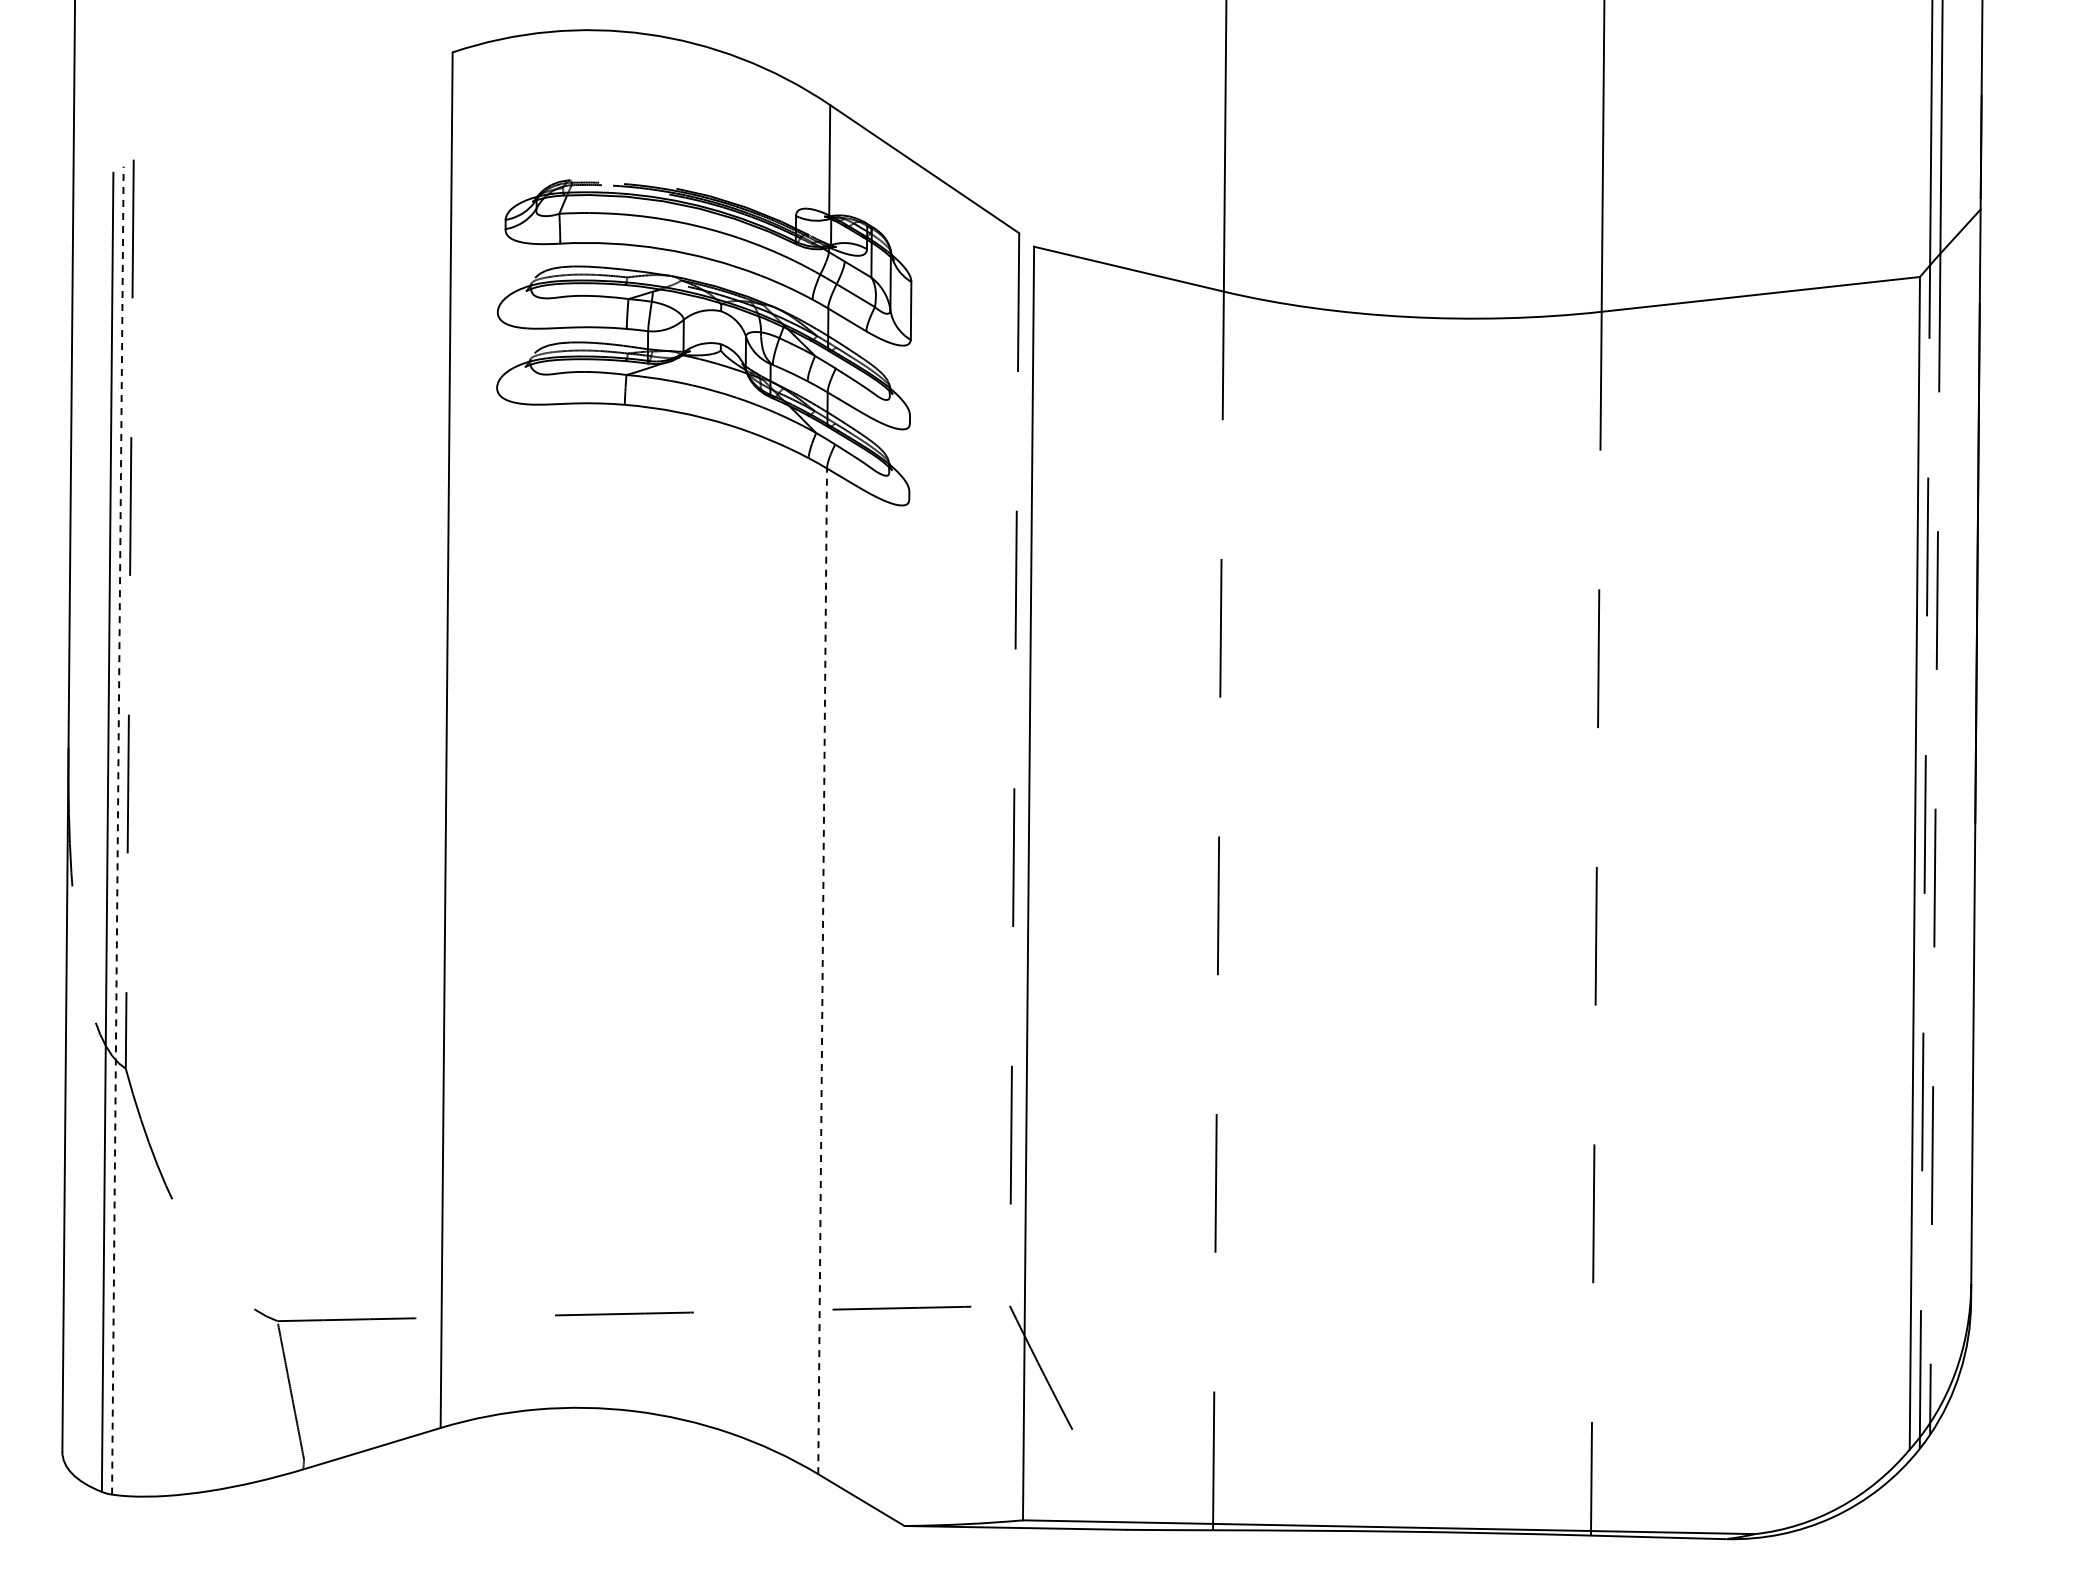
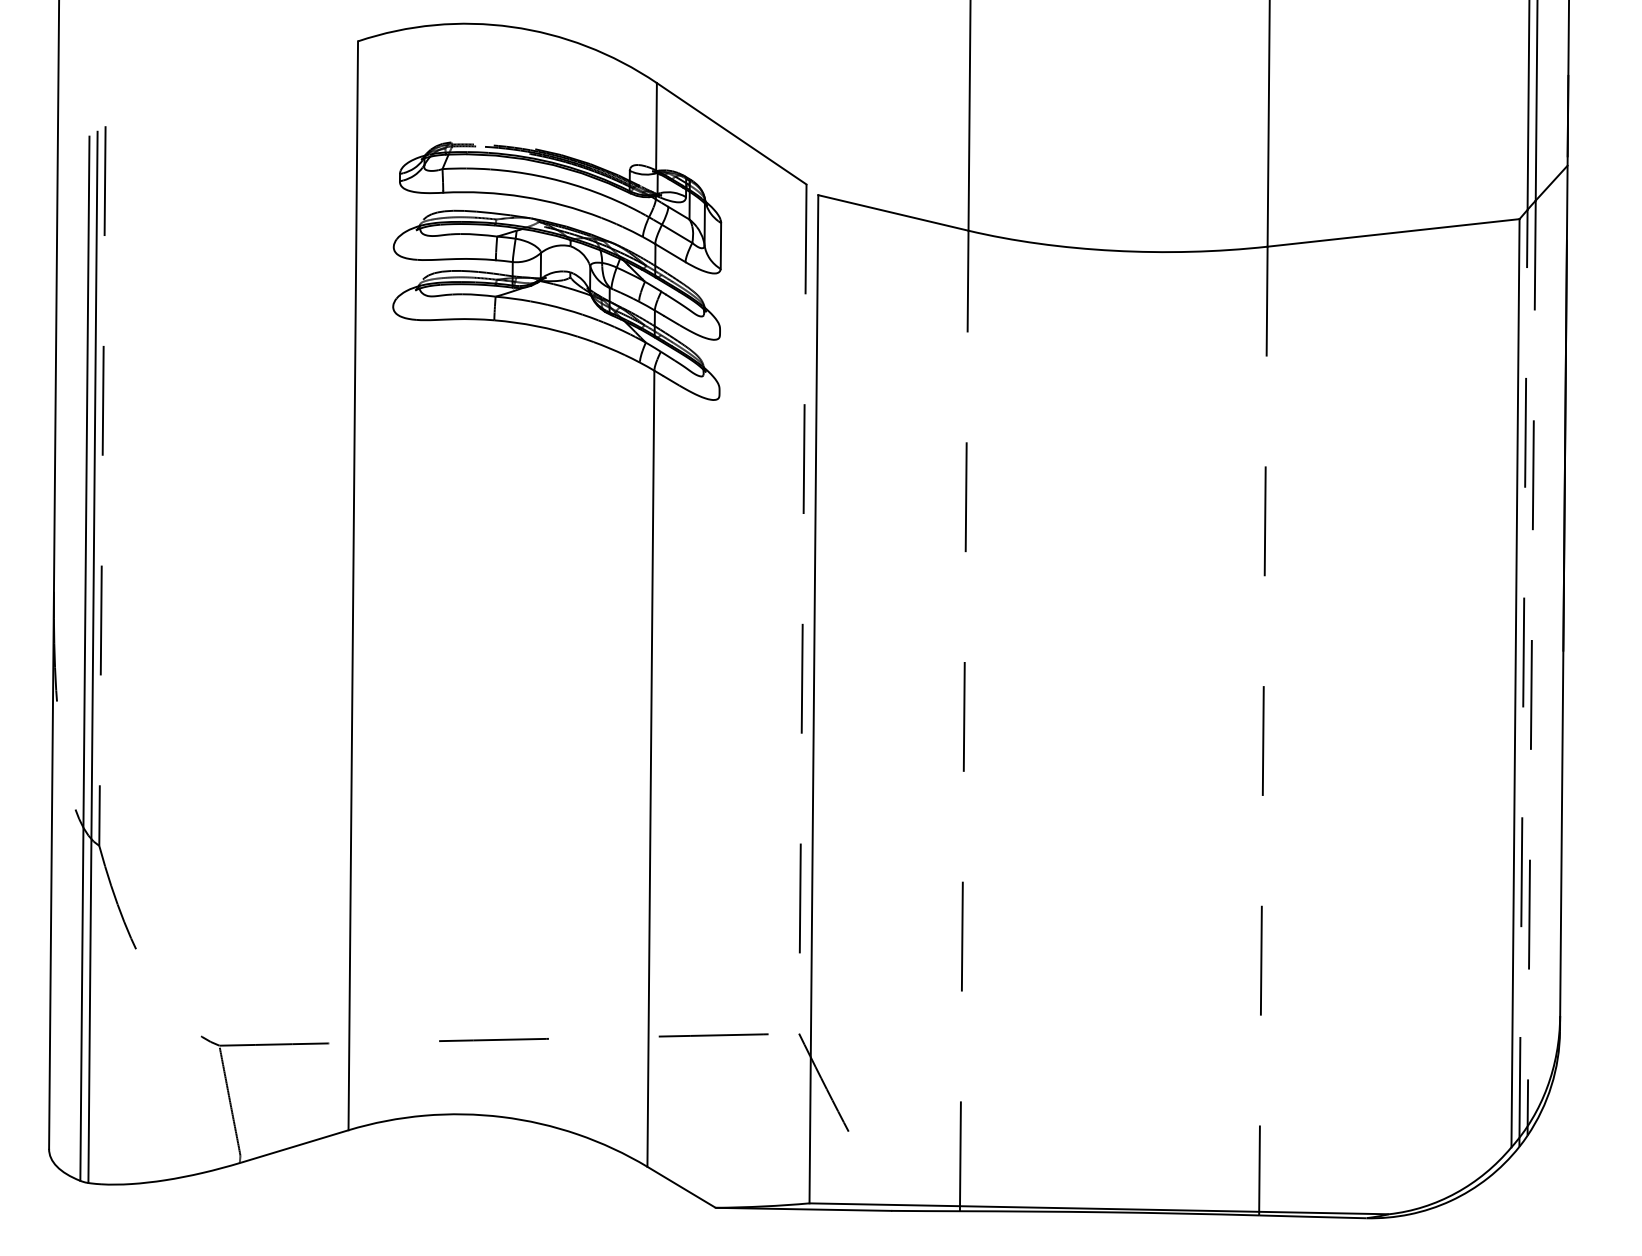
line: (117, 830) -> (92, 657), dashed -> solid
line: (822, 971) -> (650, 768), dashed -> solid

